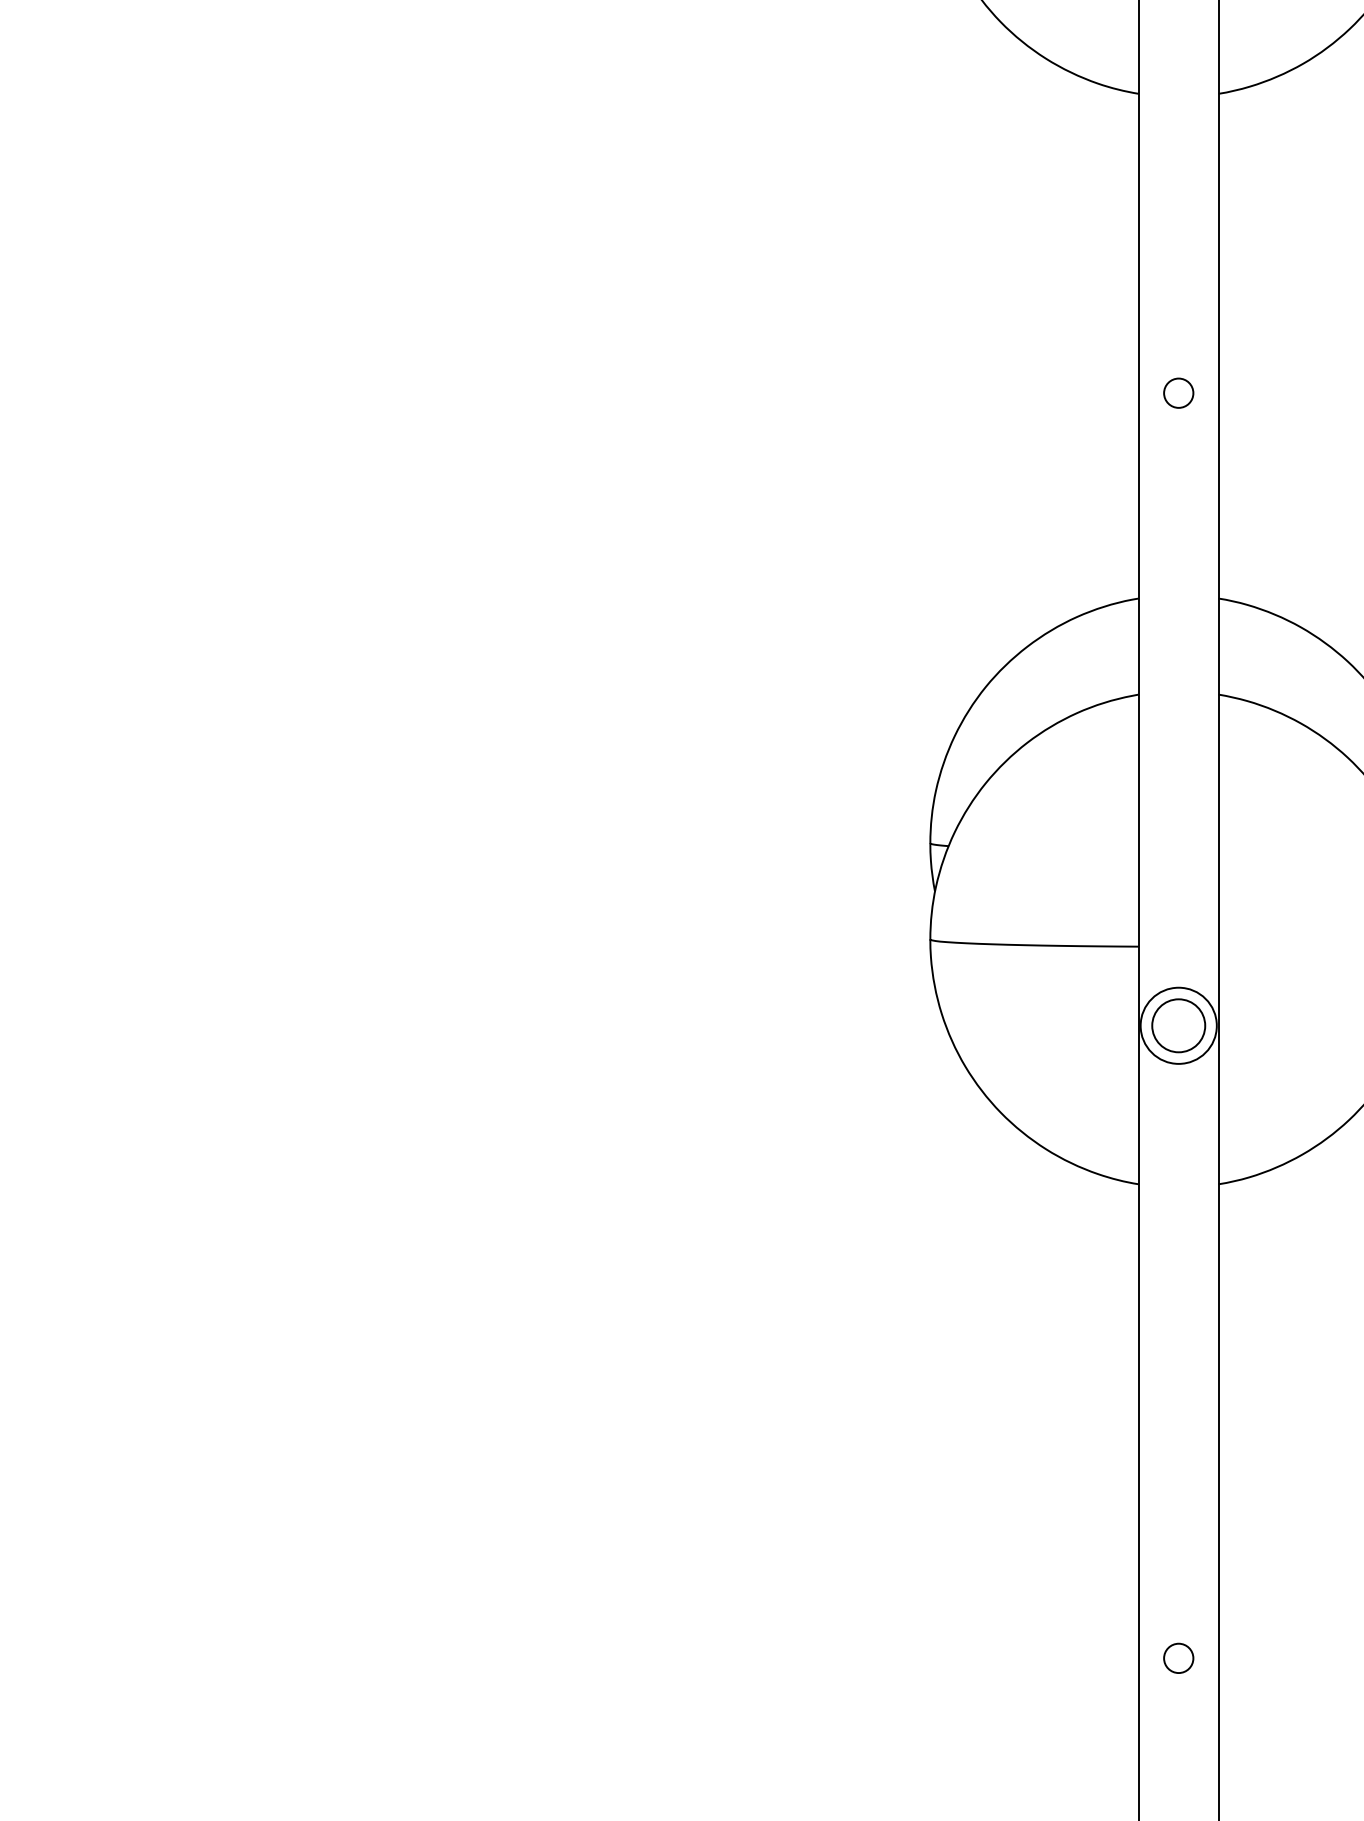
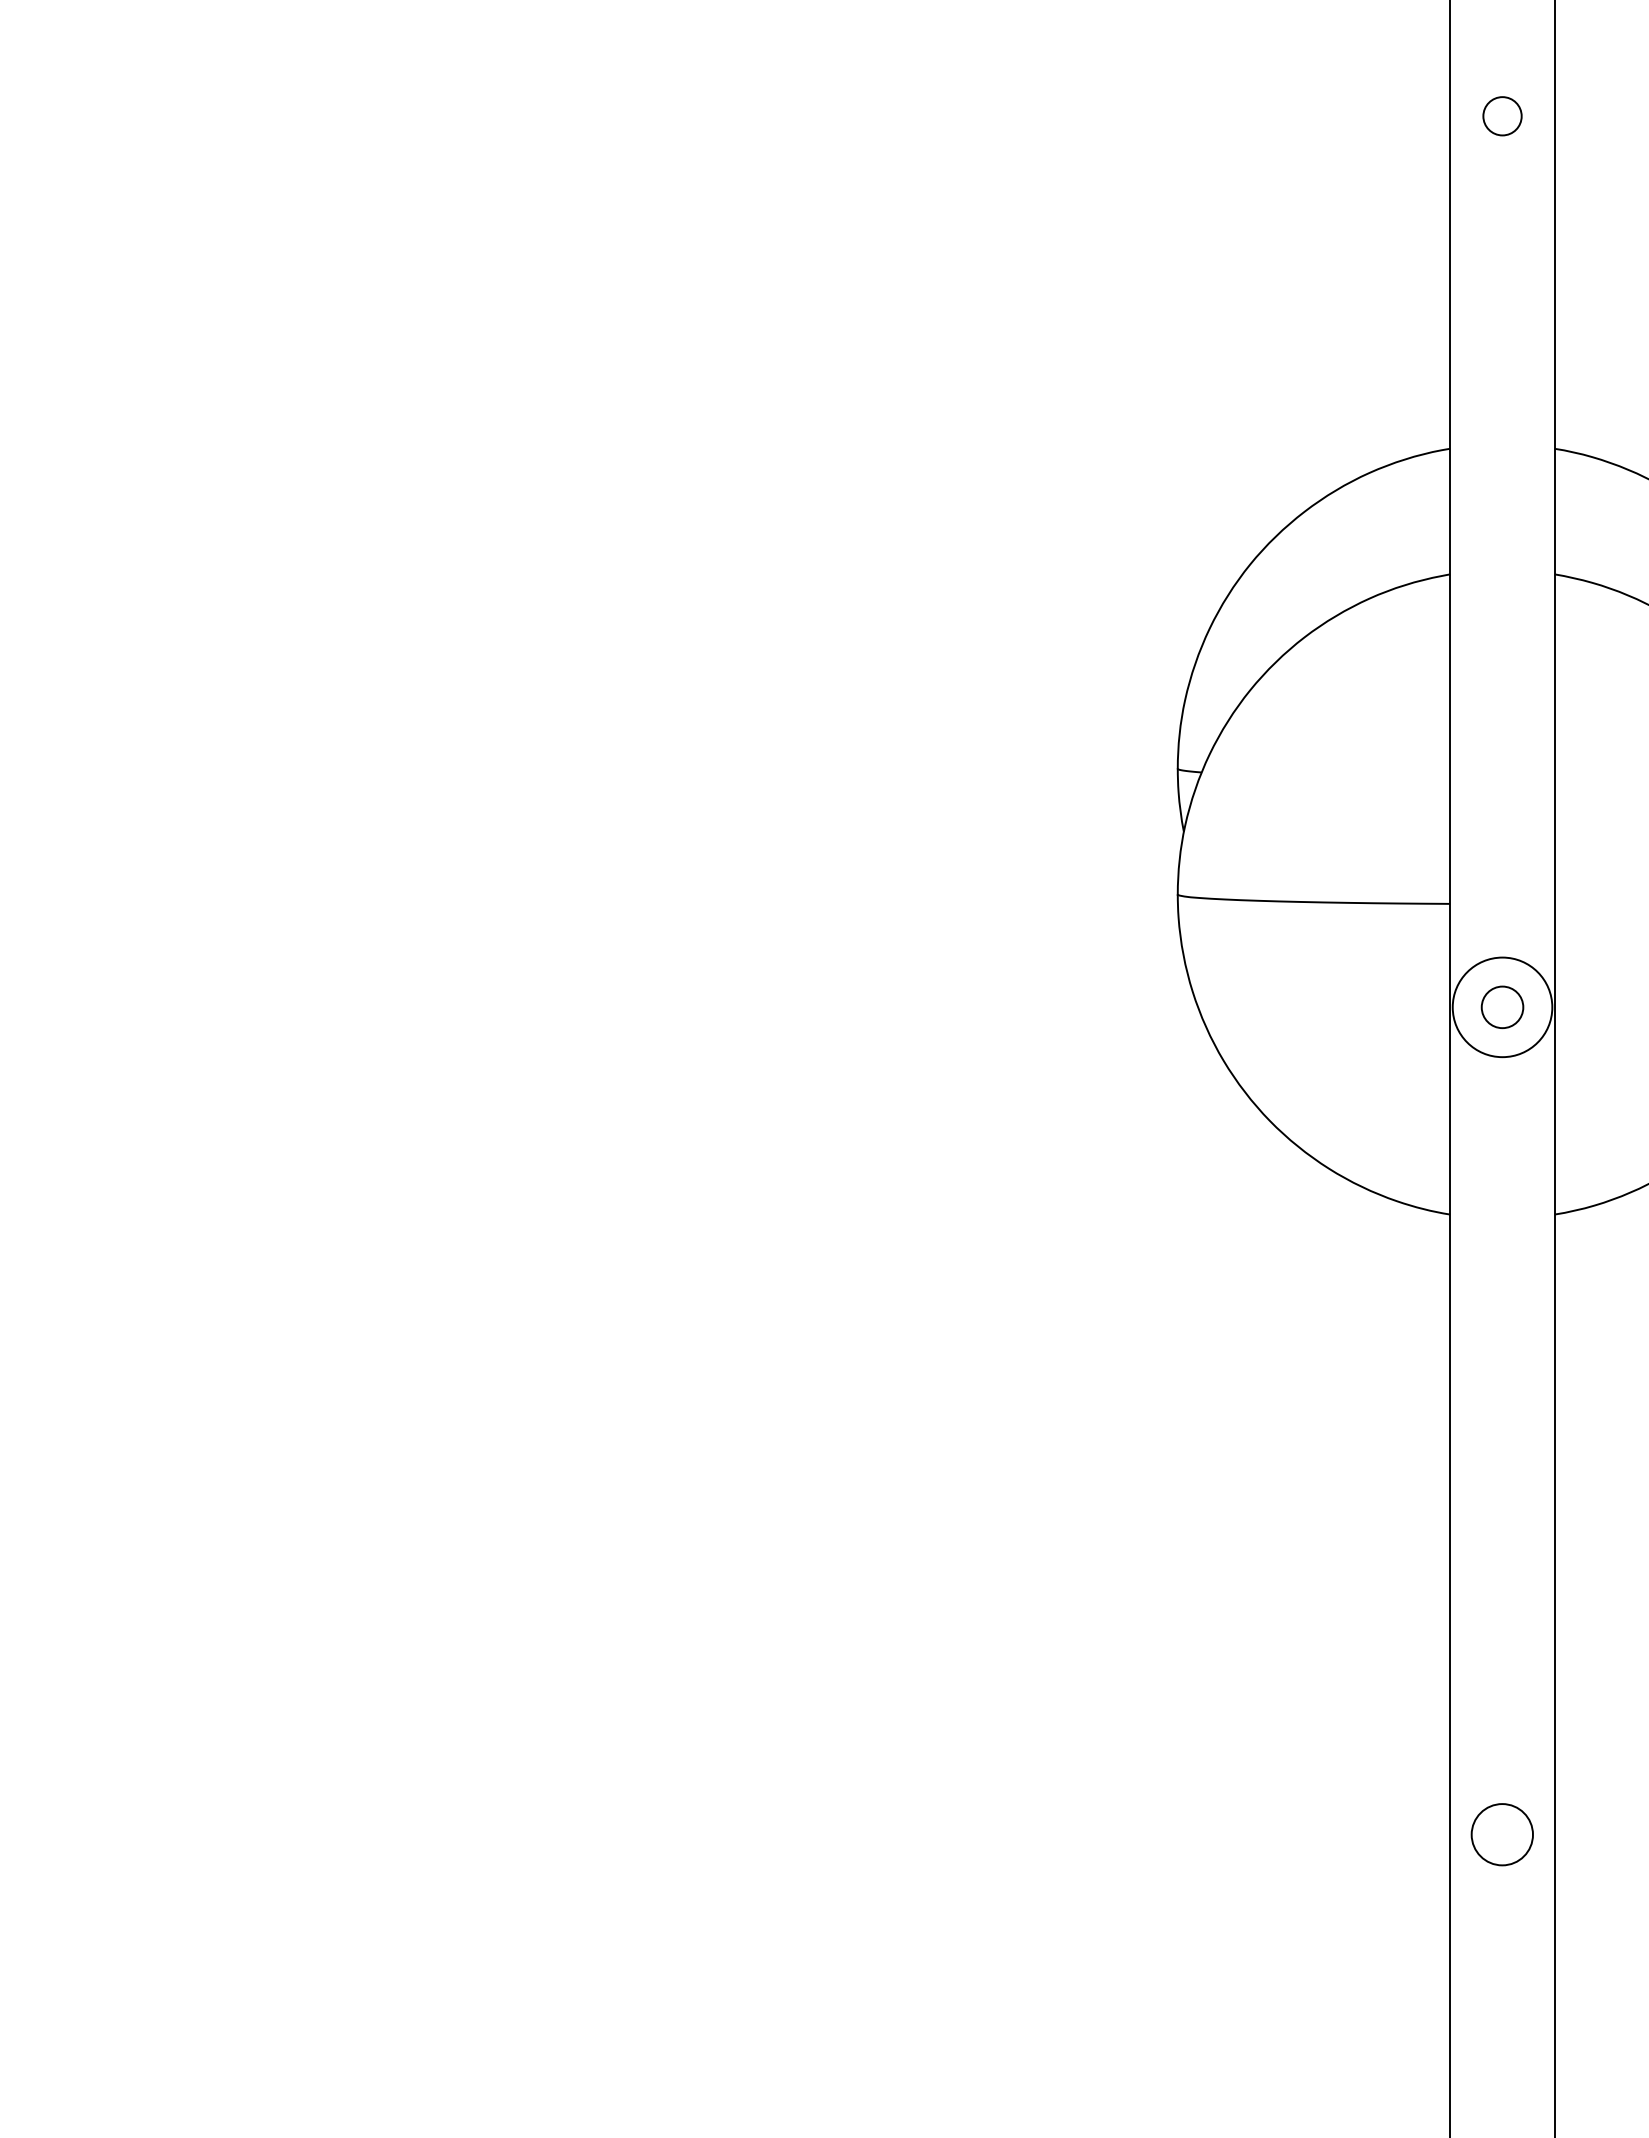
circle: (1178, 392) -> (1502, 115), moved
circle: (1178, 1025) -> (1502, 1006), size x0.6
circle: (1178, 1657) -> (1502, 1833), size x1.6

